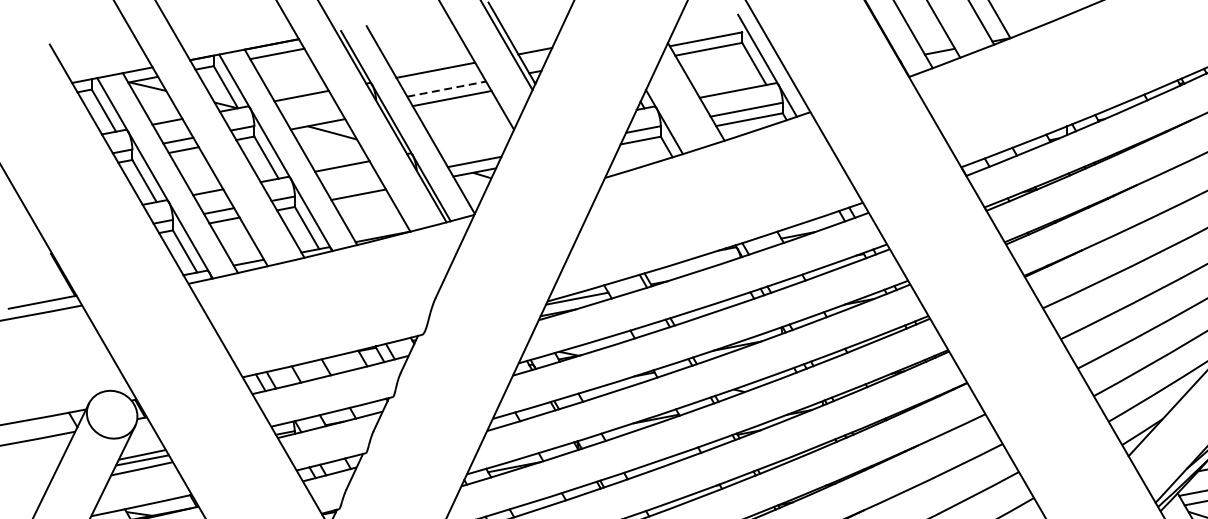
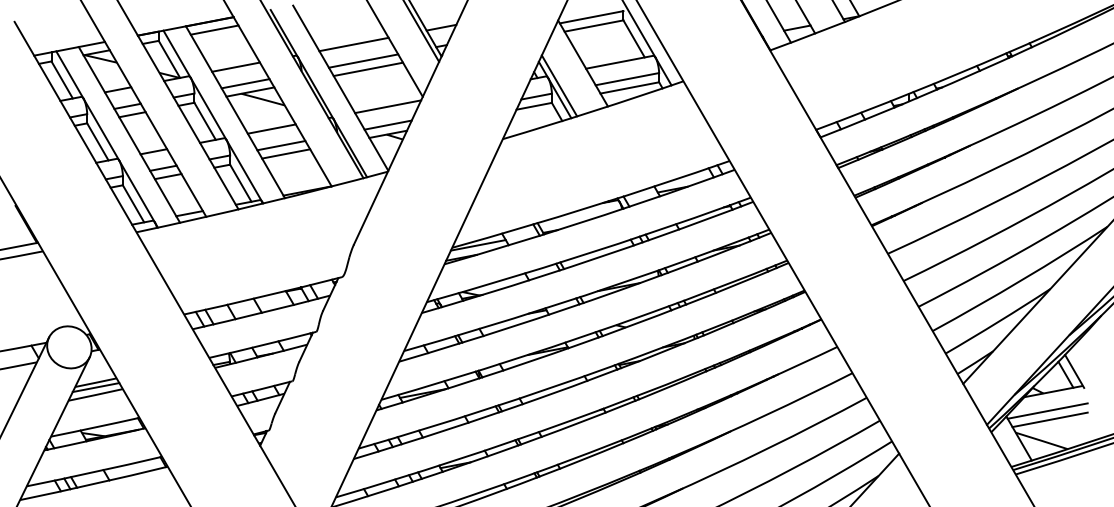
line: (447, 88) -> (364, 60), dashed -> solid
line: (312, 114) -> (245, 83), added
line: (669, 116) -> (559, 85), added
line: (475, 140) -> (388, 106), added
line: (353, 185) -> (281, 145), added

